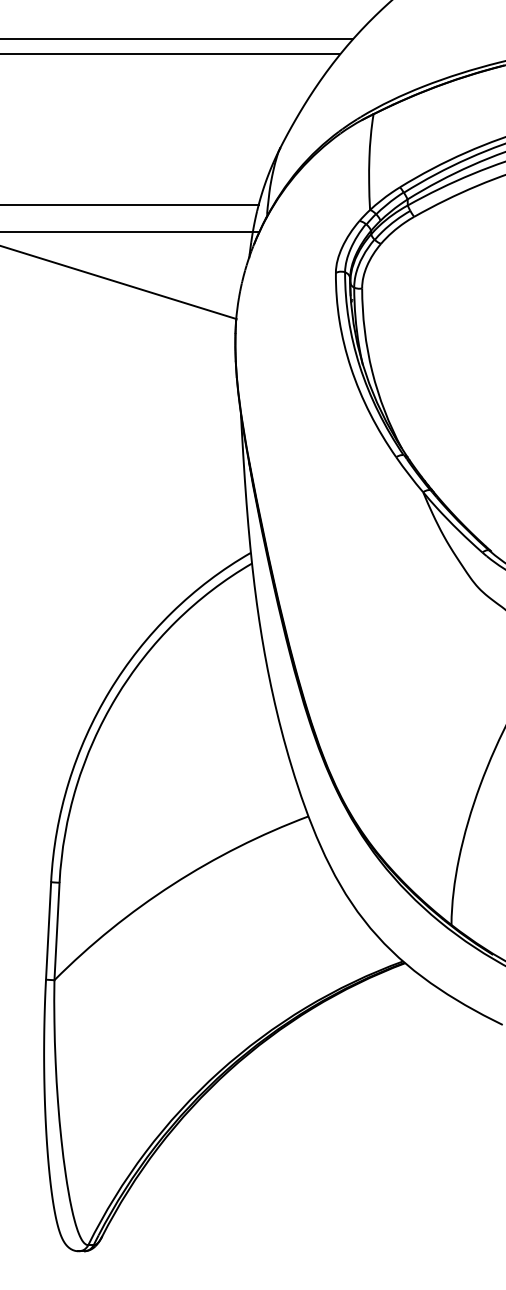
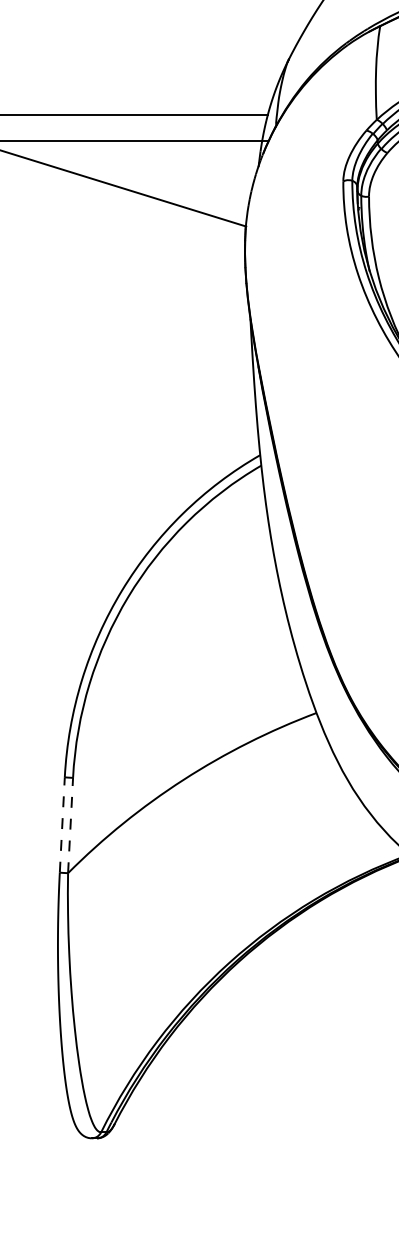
line: (48, 930) -> (62, 824), solid -> dashed
line: (57, 931) -> (71, 825), solid -> dashed

